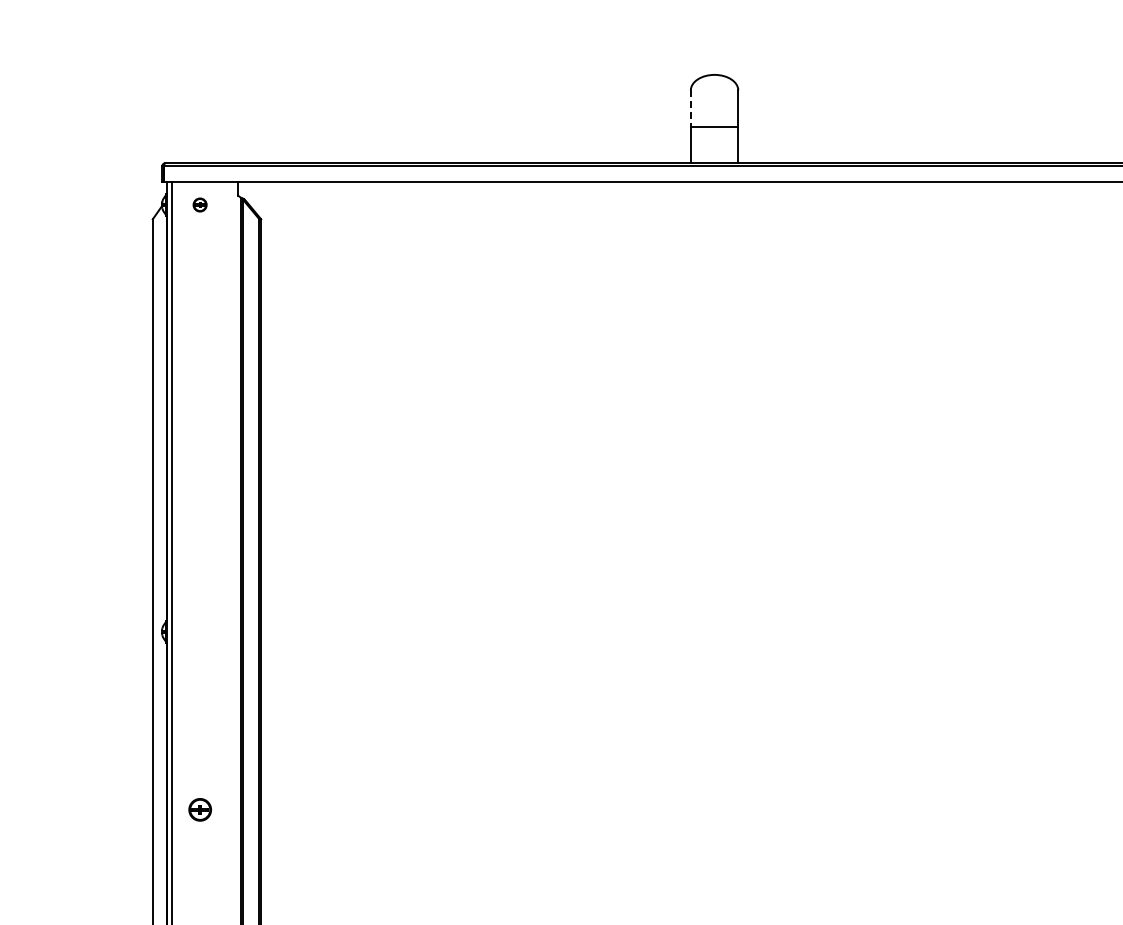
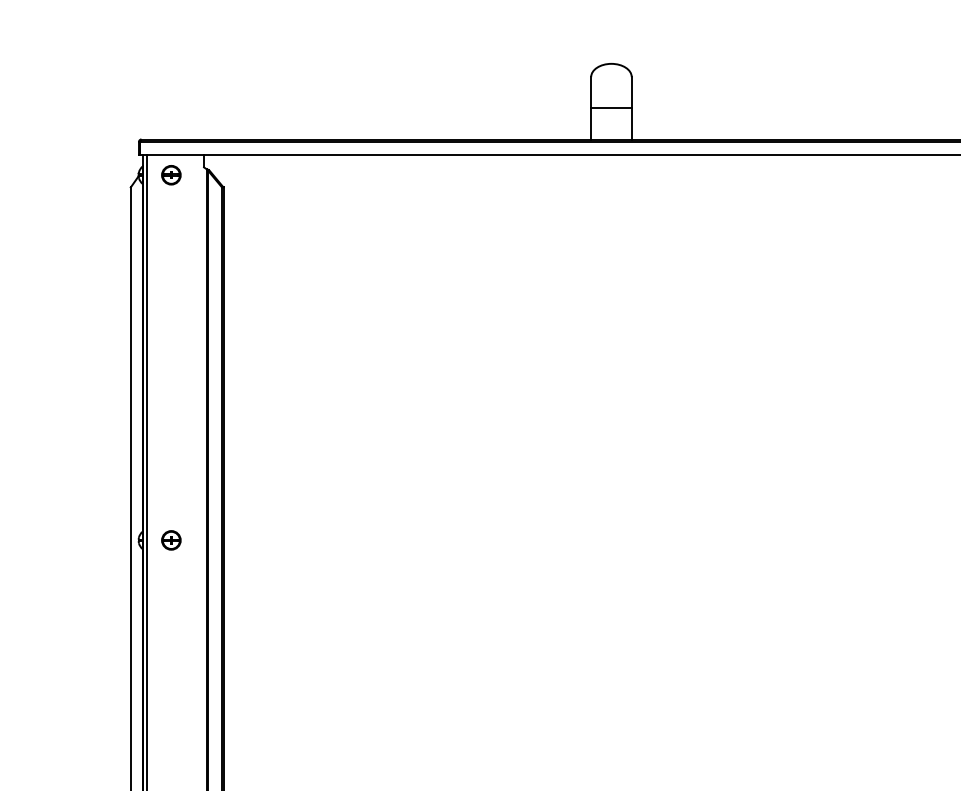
line: (690, 109) -> (590, 93), dashed -> solid
part: (199, 204) -> (170, 174), size x1.67
part: (199, 809) -> (170, 540), moved

